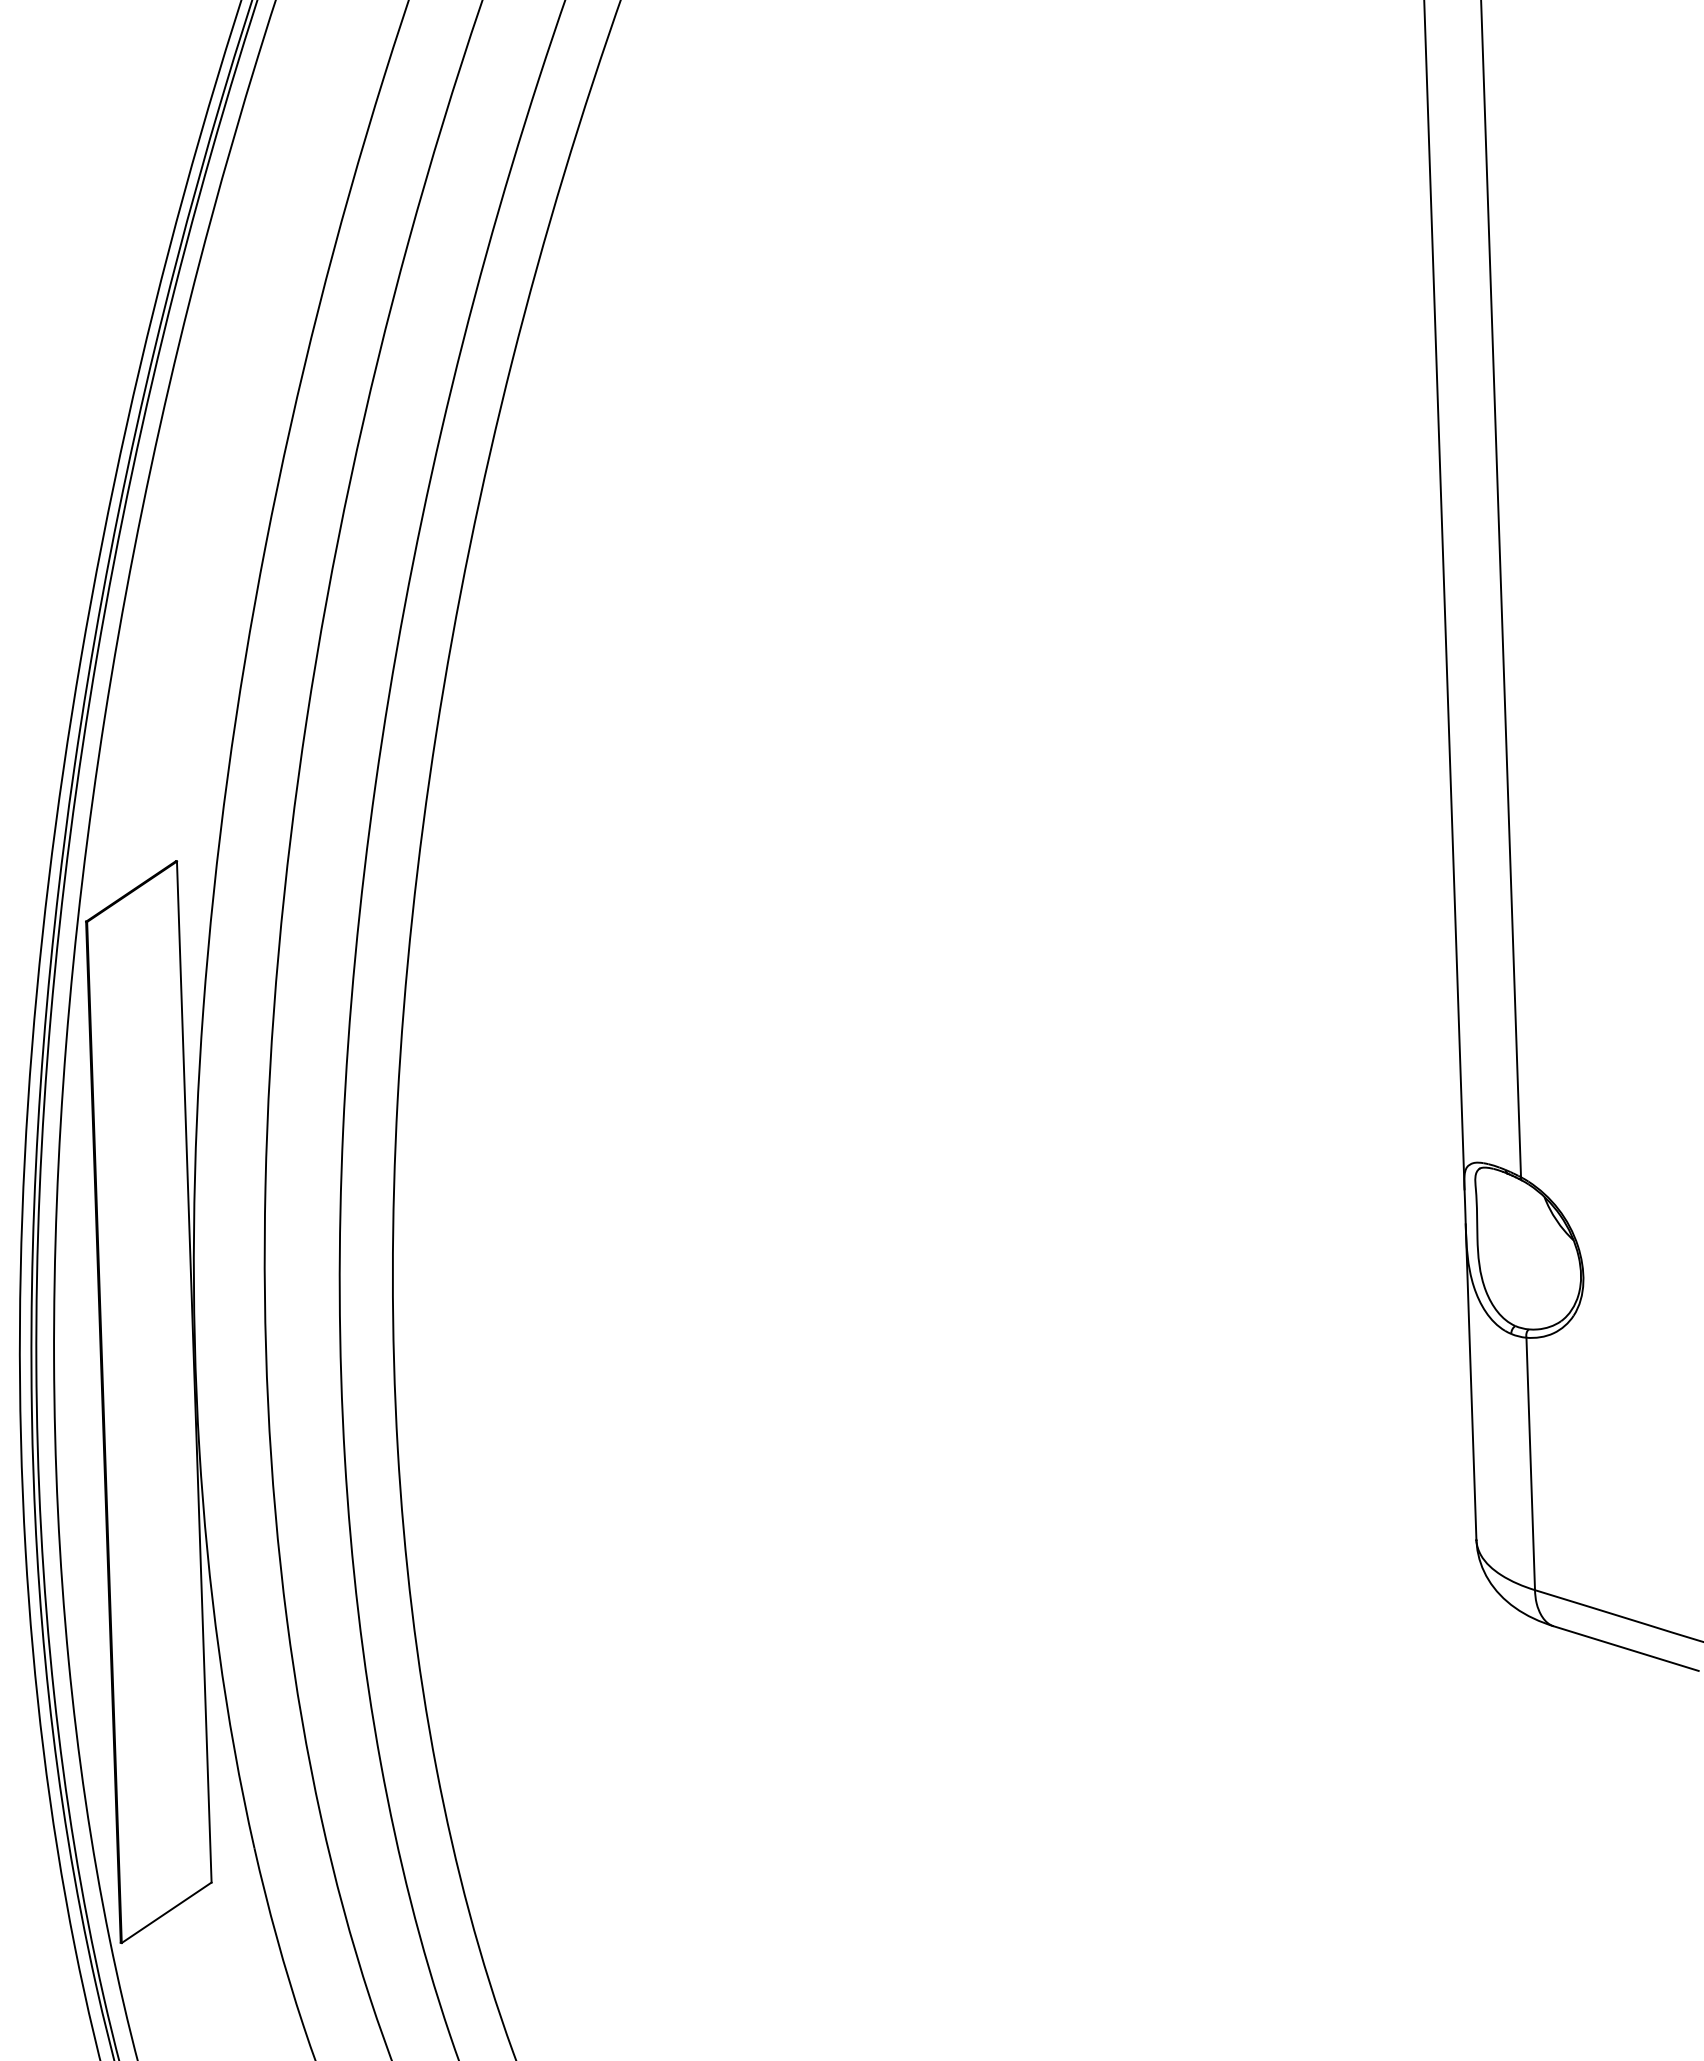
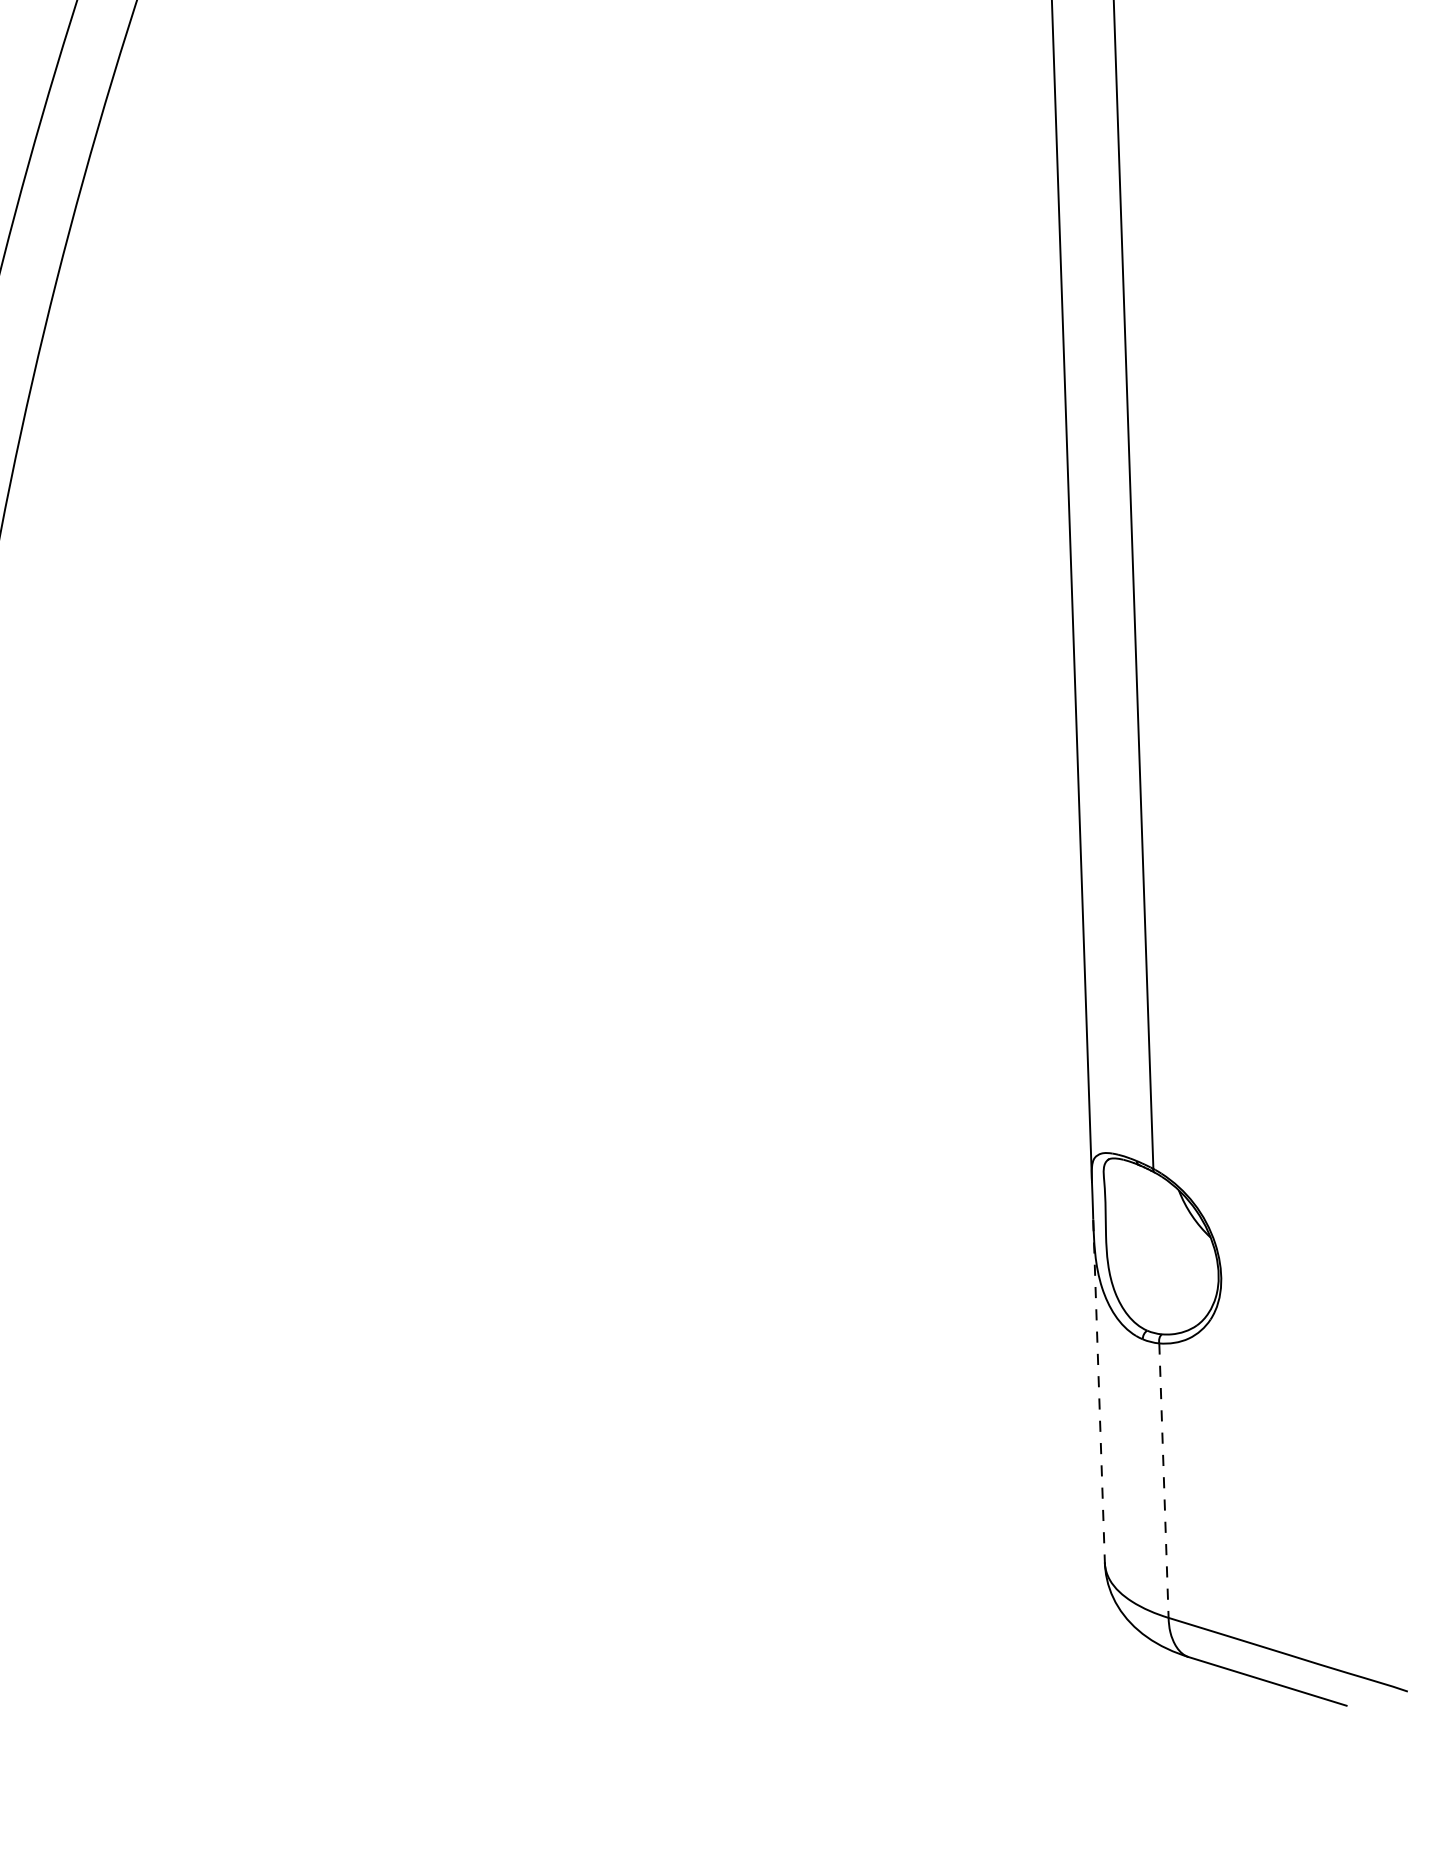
line: (1471, 1382) -> (1099, 1392), solid -> dashed
line: (1530, 1464) -> (1163, 1481), solid -> dashed

